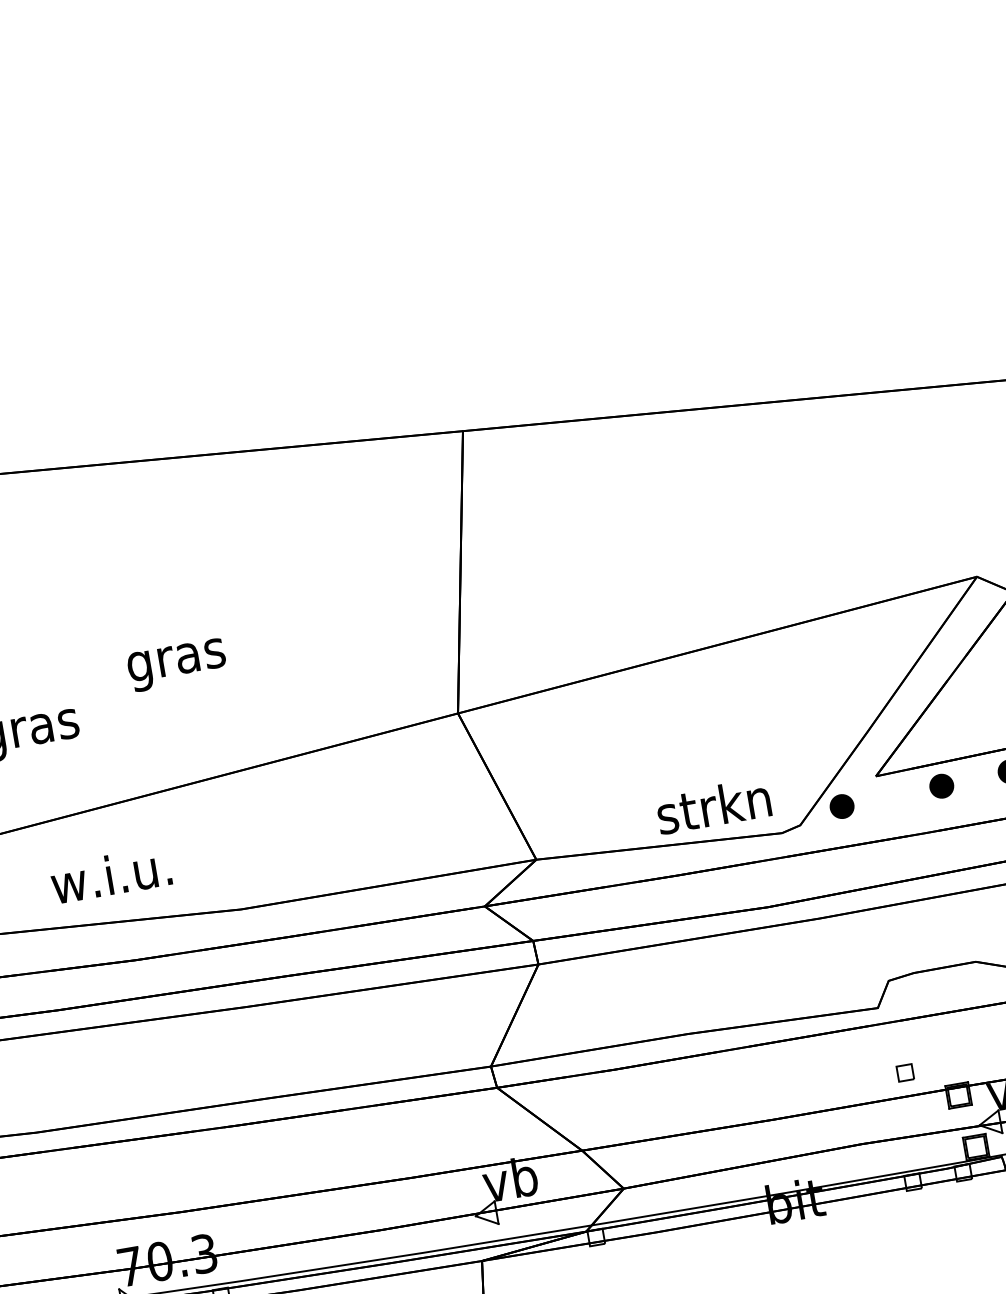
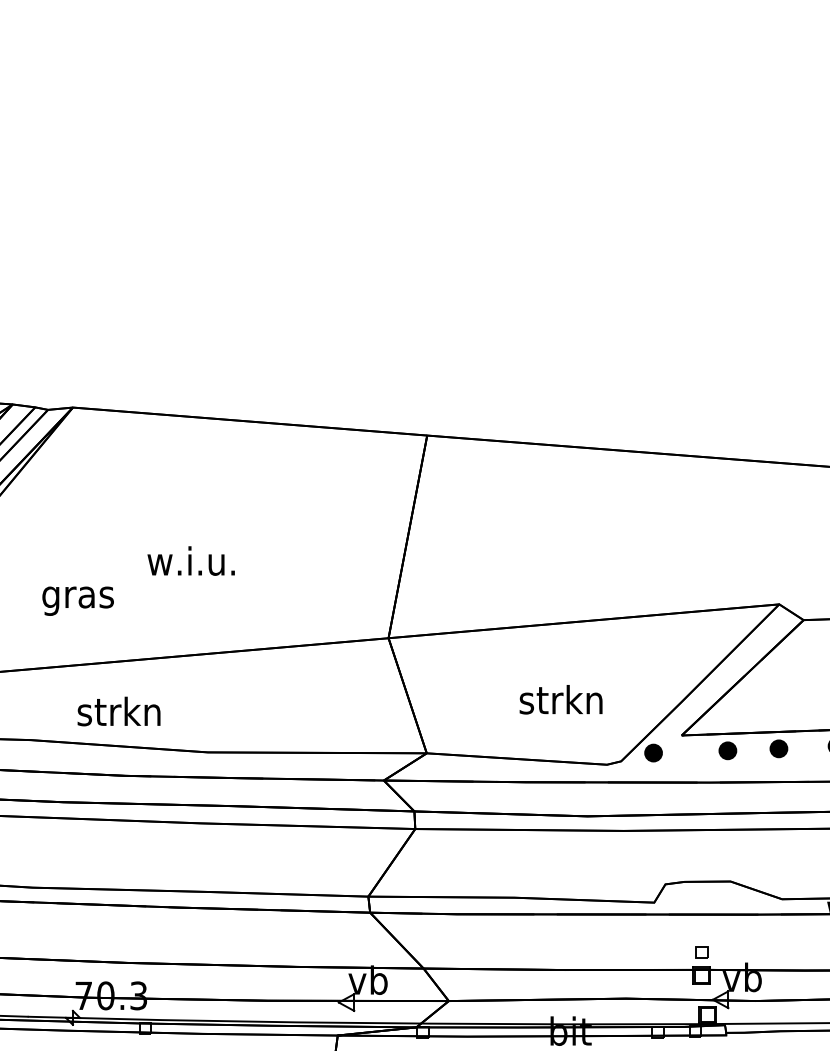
text: (173, 660) -> (190, 564), gras -> w.i.u.
text: (712, 805) -> (560, 699), moved
text: (110, 875) -> (118, 711), w.i.u. -> strkn
part: (904, 1072) -> (701, 952), moved

